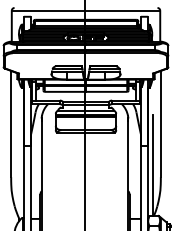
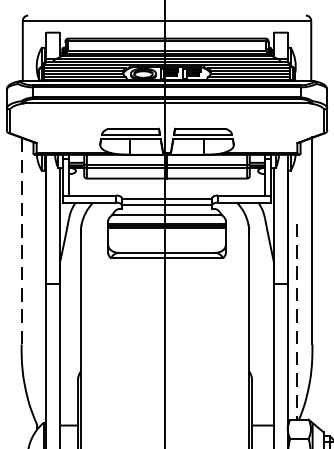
line: (11, 123) -> (22, 240), solid -> dashed
line: (152, 165) -> (296, 321), solid -> dashed

